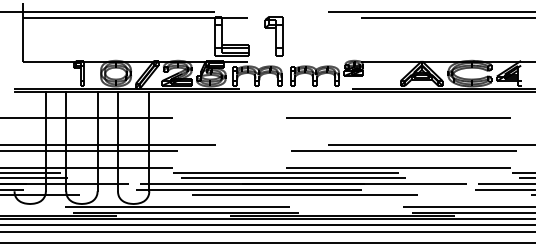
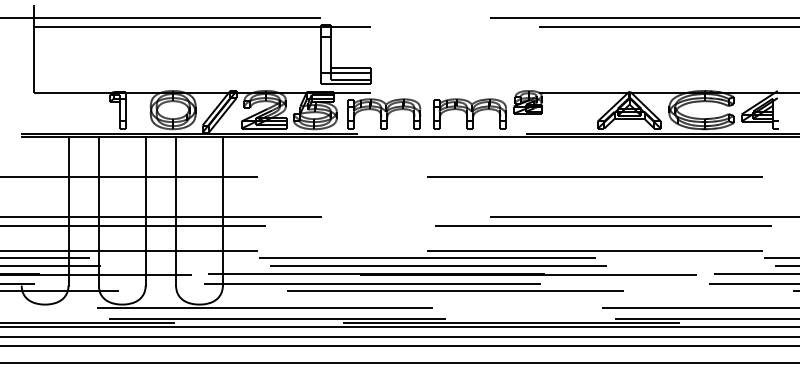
part: (273, 36) -> (408, 54), removed

